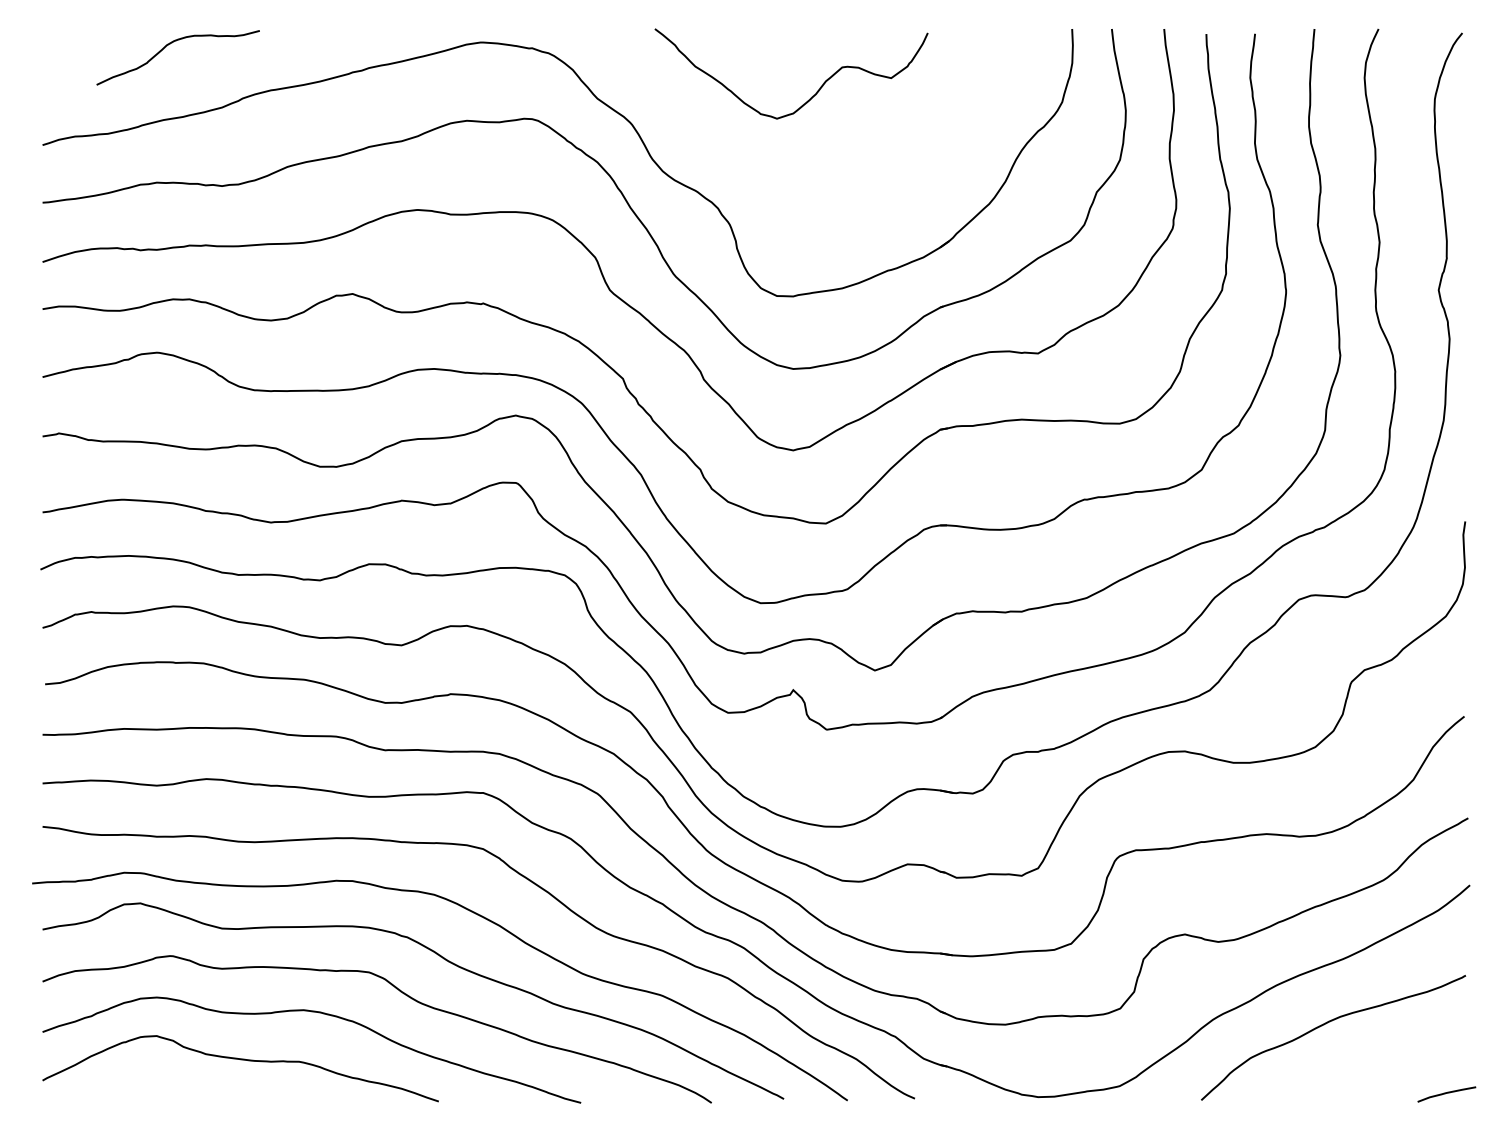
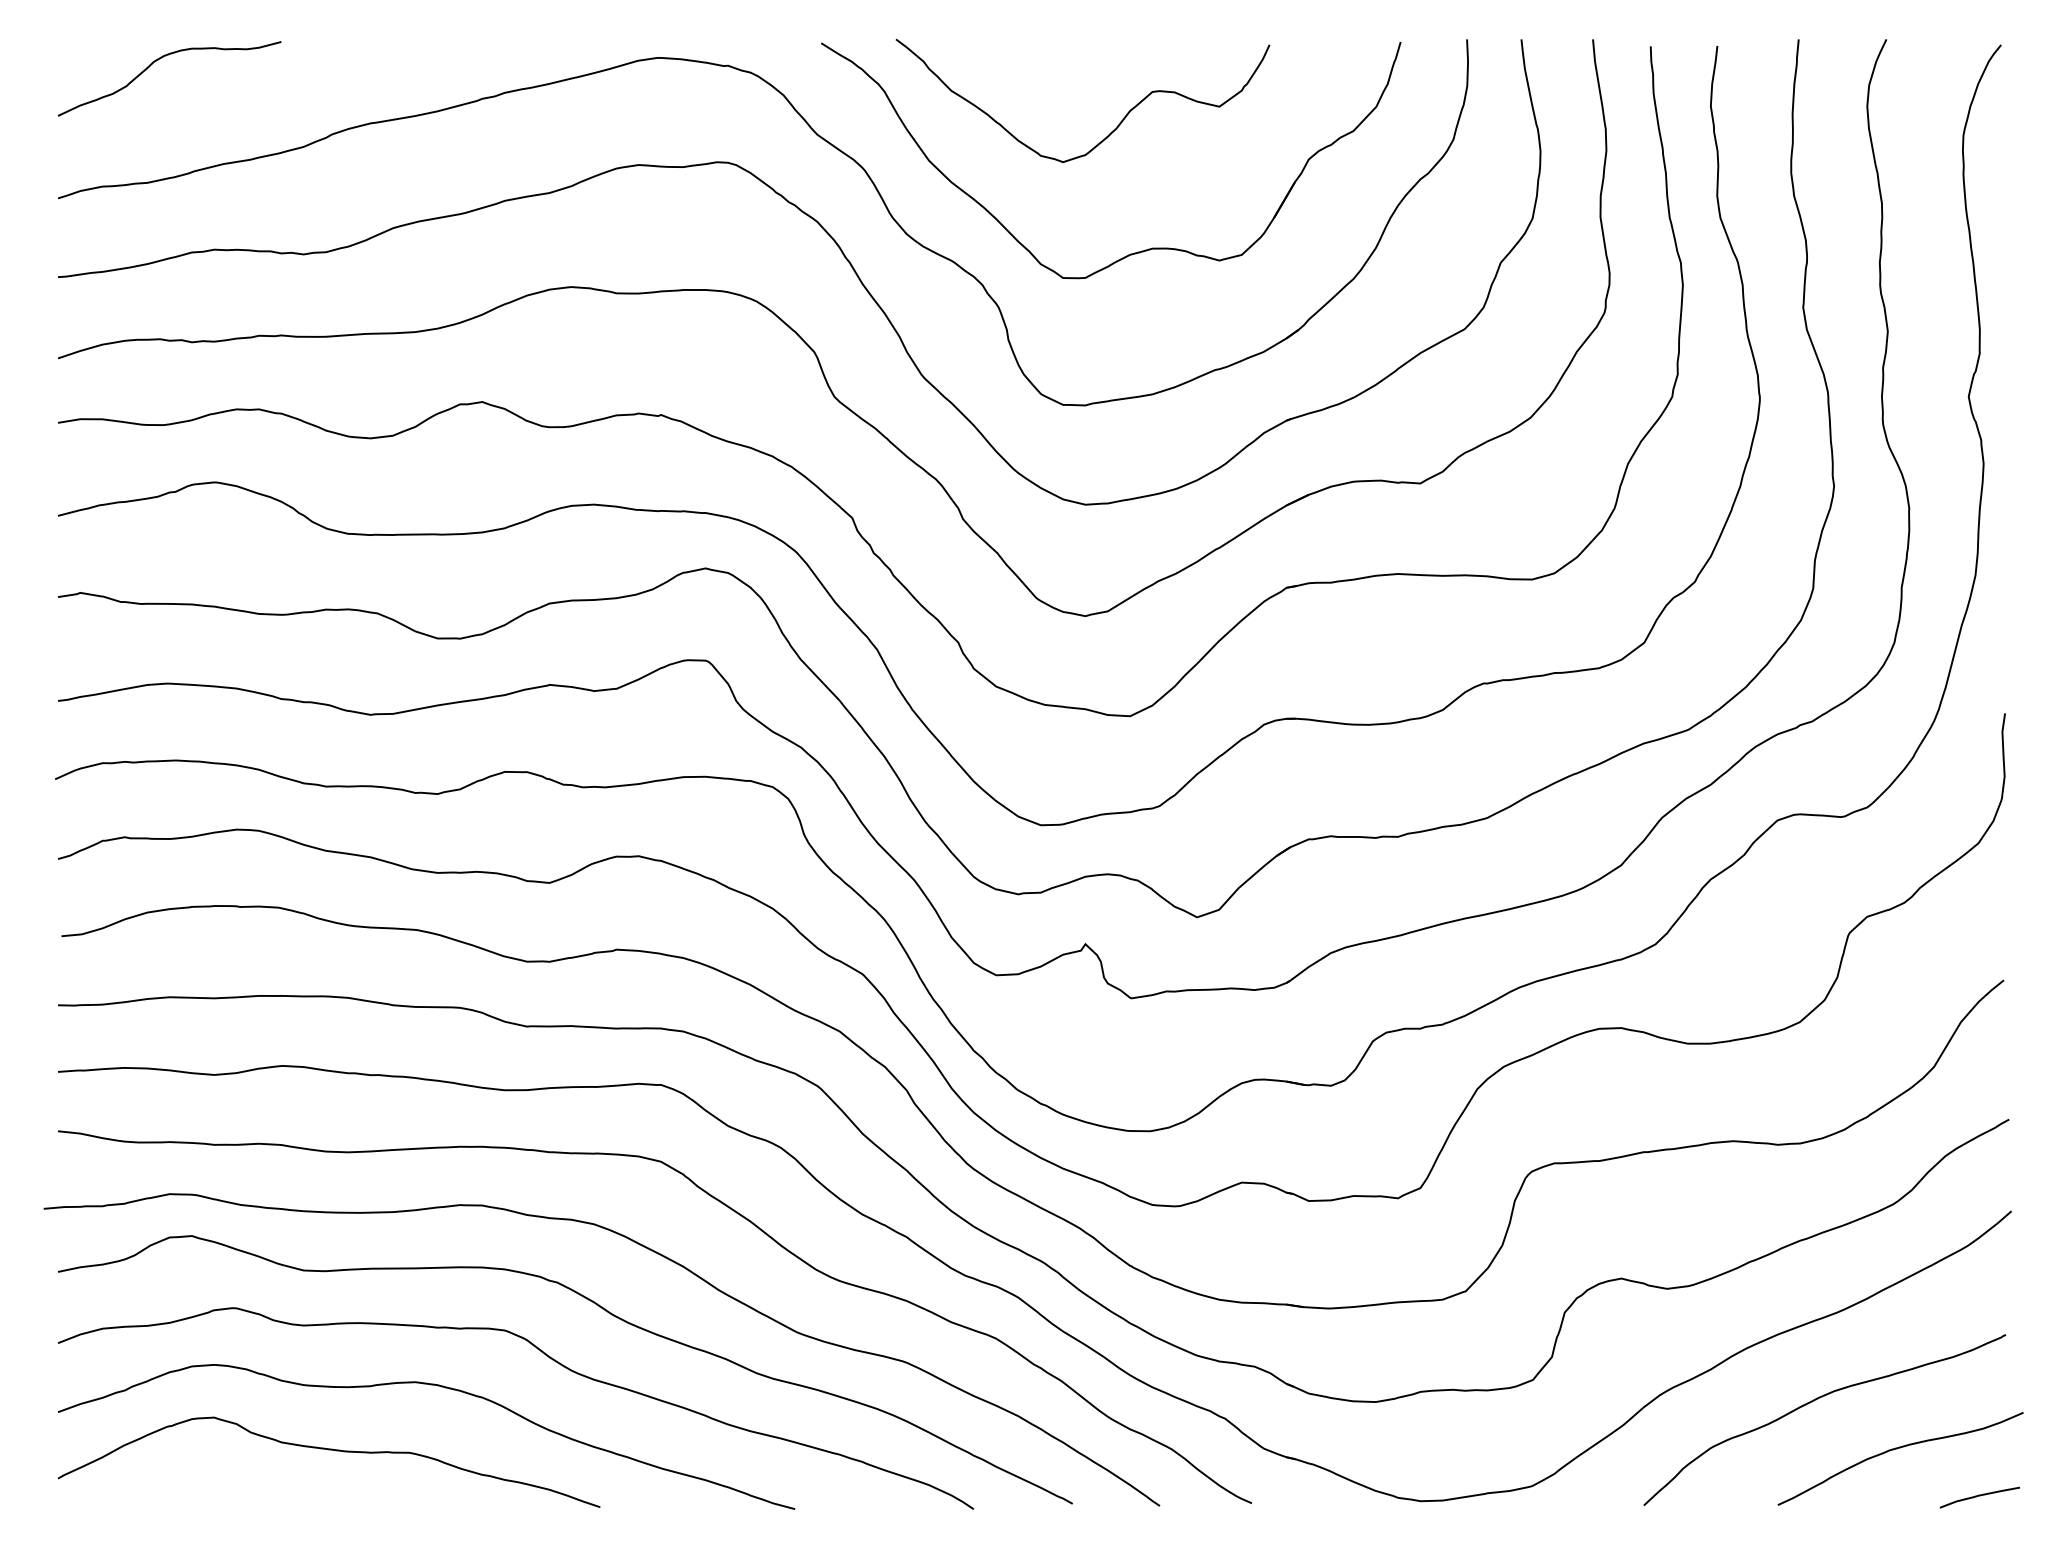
curve: (171, 43) -> (160, 59), moved
part: (829, 184) -> (1134, 252), added
curve: (1386, 1059) -> (1897, 1449), added

